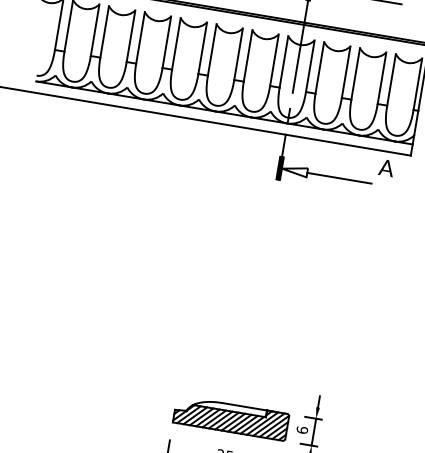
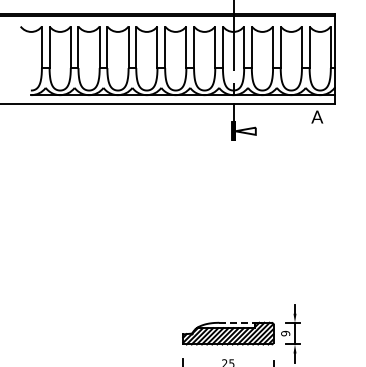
line: (339, 178) -> (281, 131), removed
line: (244, 406) -> (237, 322), solid -> dashed
text: (302, 430) -> (285, 333), 6 -> 9

